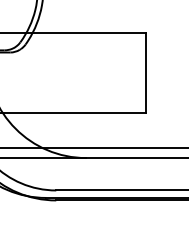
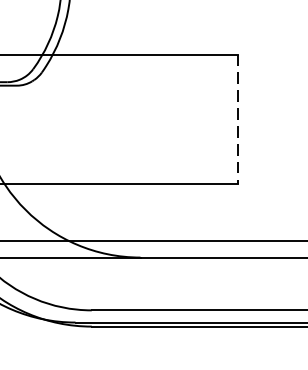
line: (146, 73) -> (238, 119), solid -> dashed

